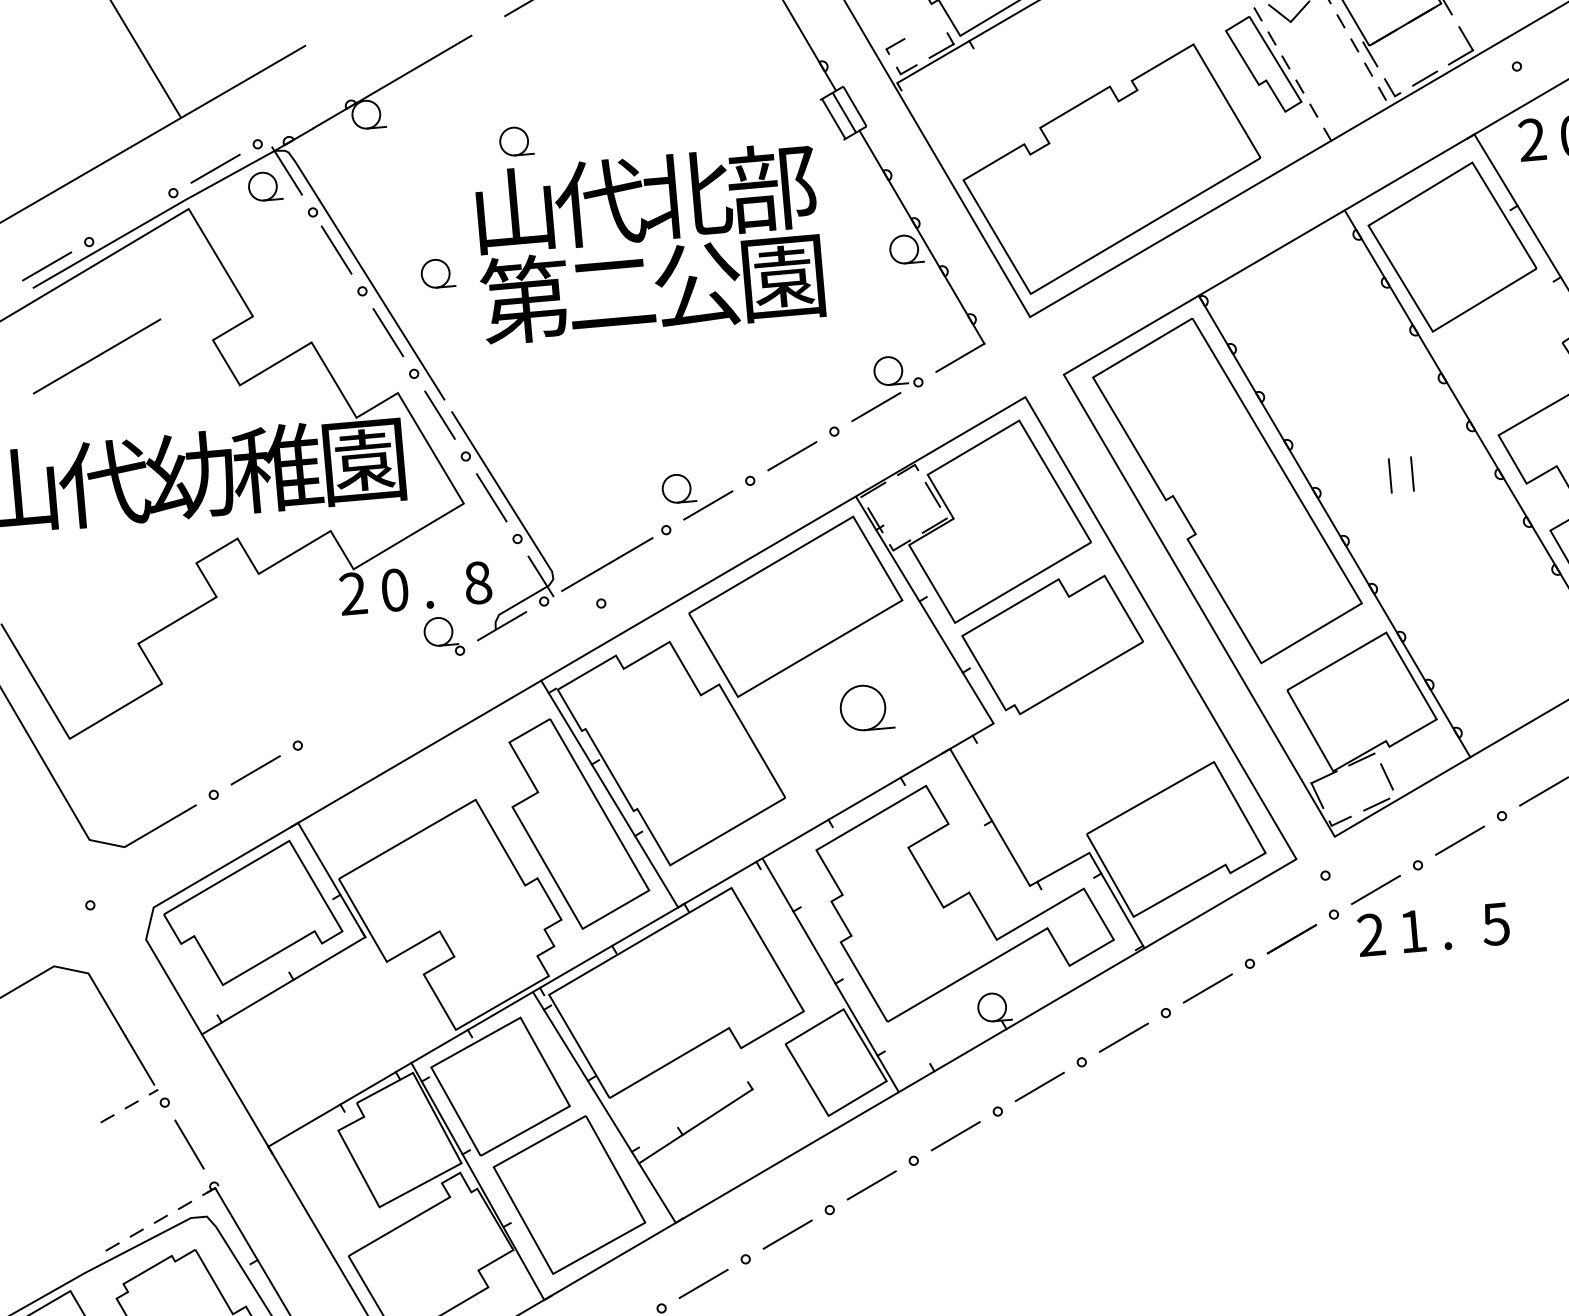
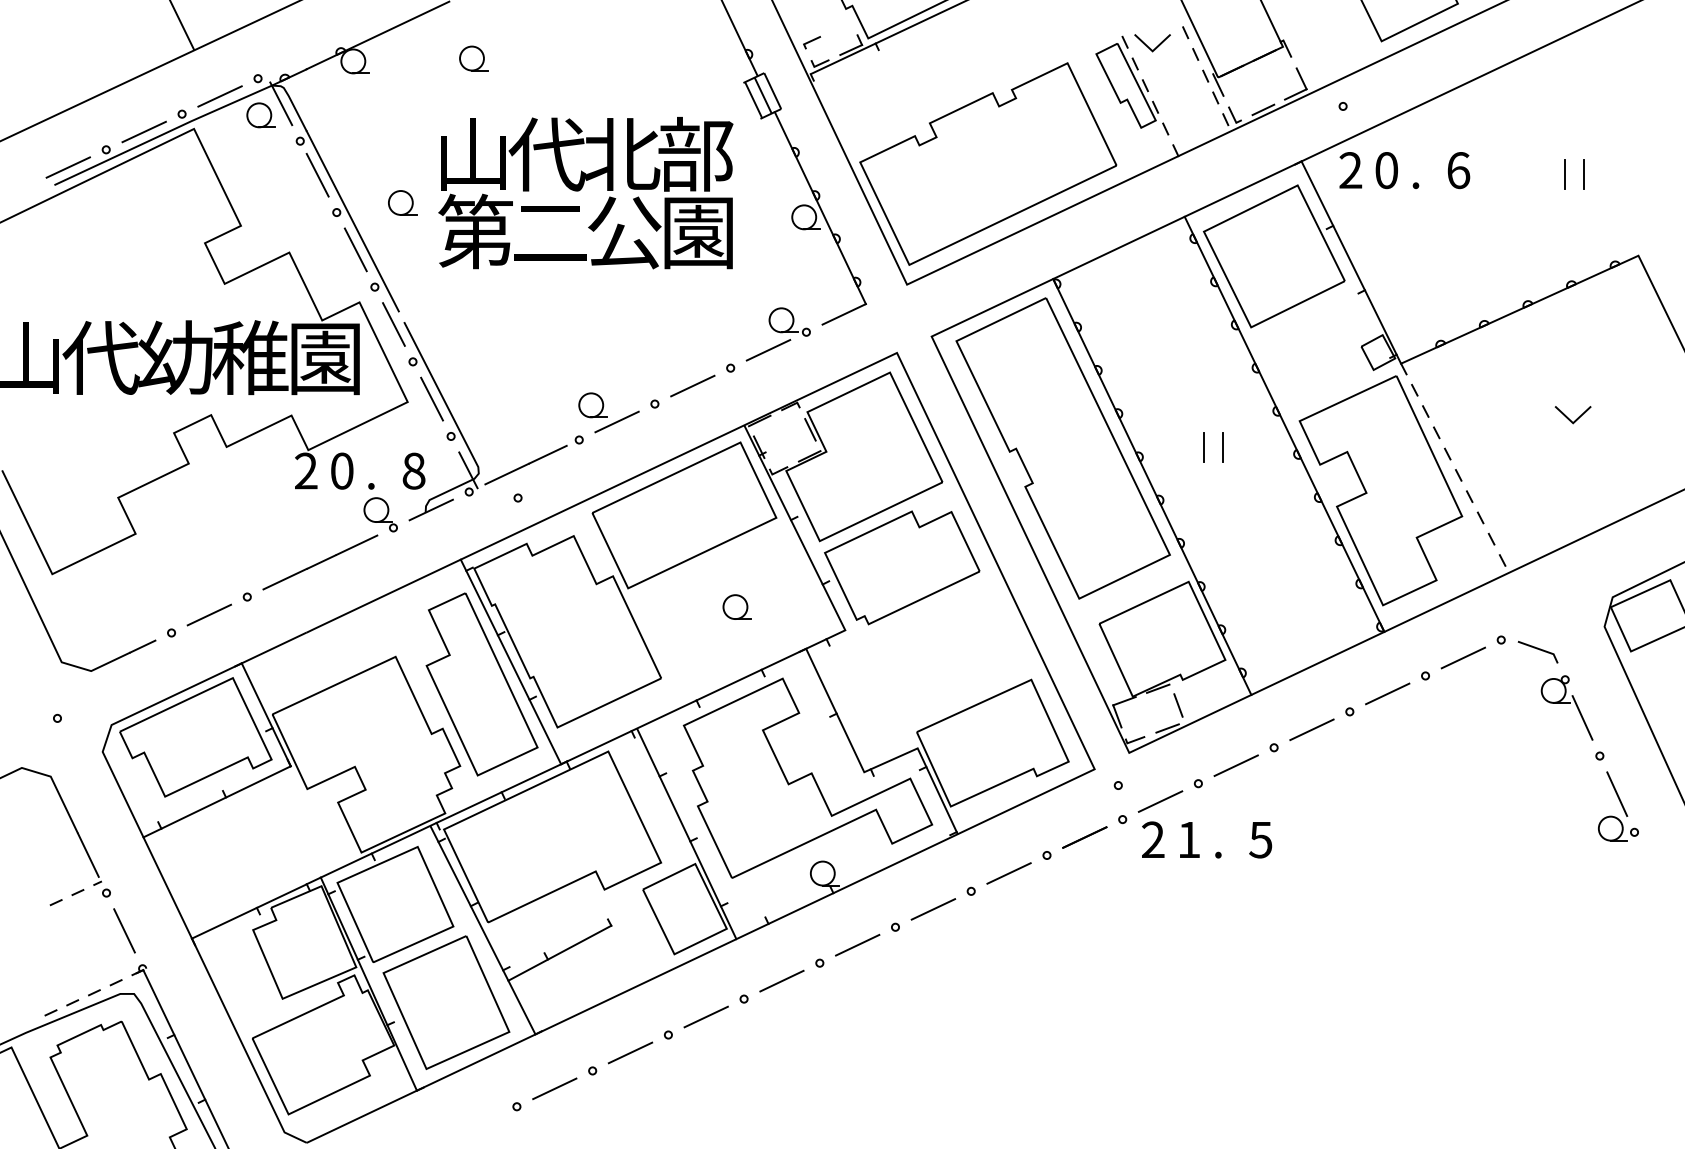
part: (515, 141) -> (473, 58), moved
line: (130, 217) -> (143, 131), added
line: (97, 356) -> (320, 562), moved
part: (865, 706) -> (736, 606), size x0.62

